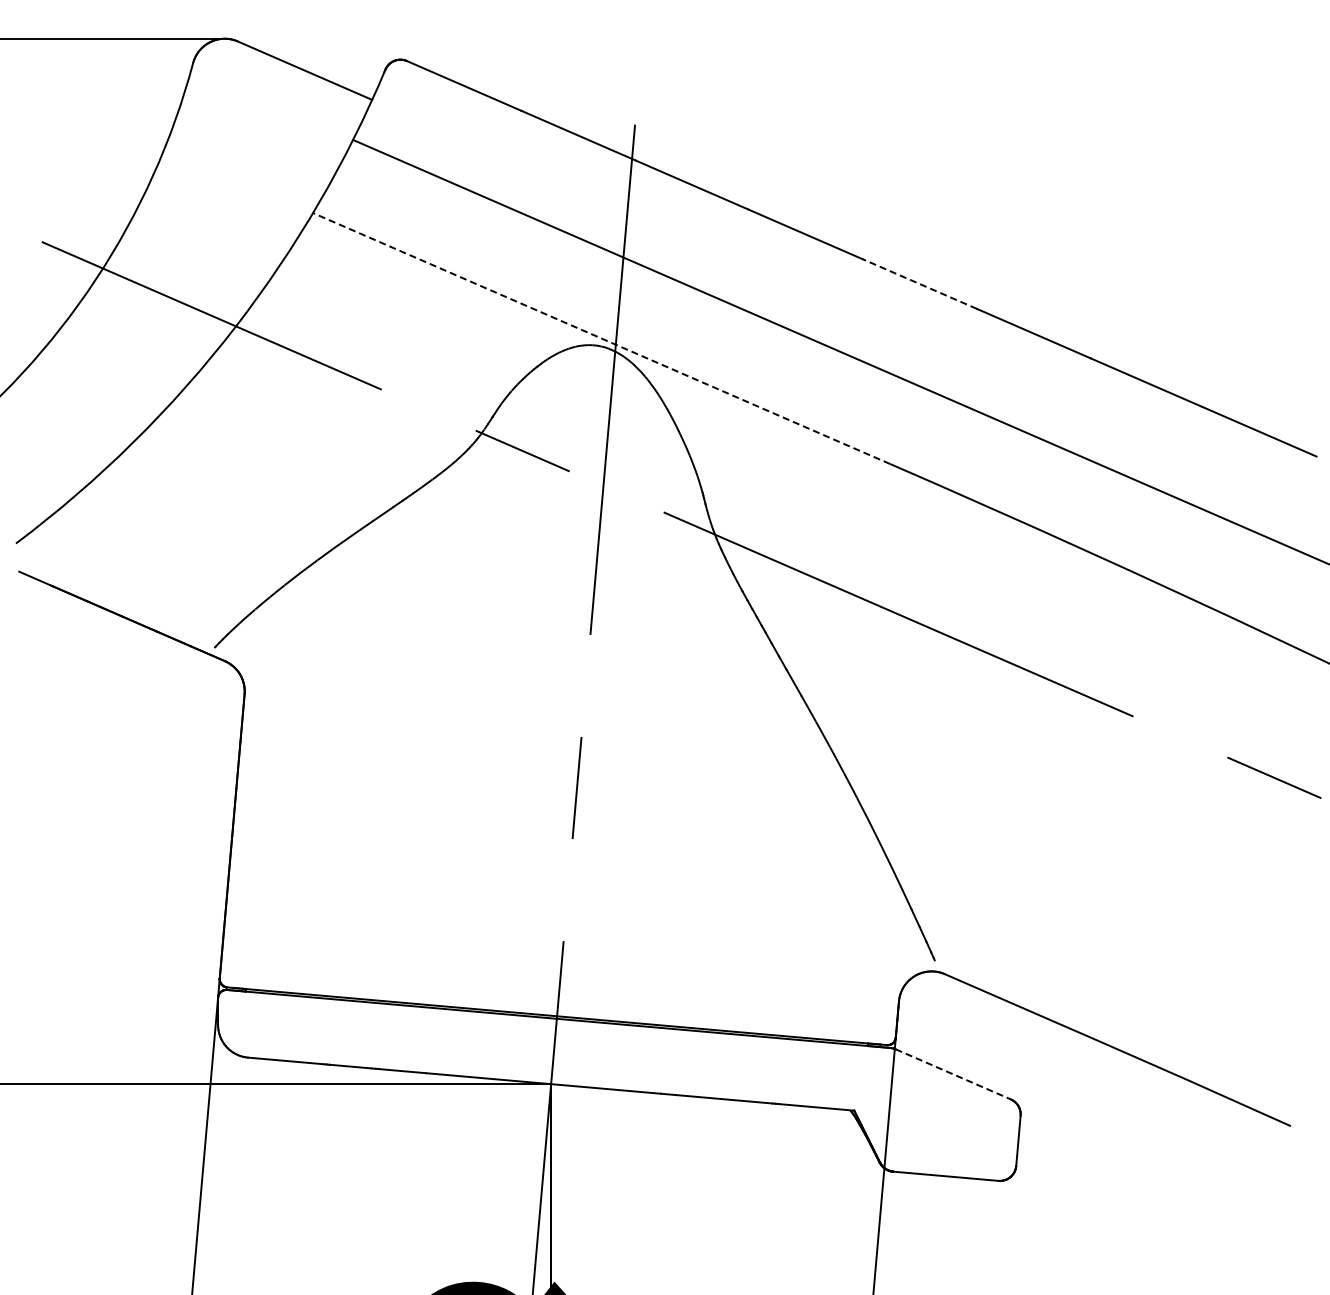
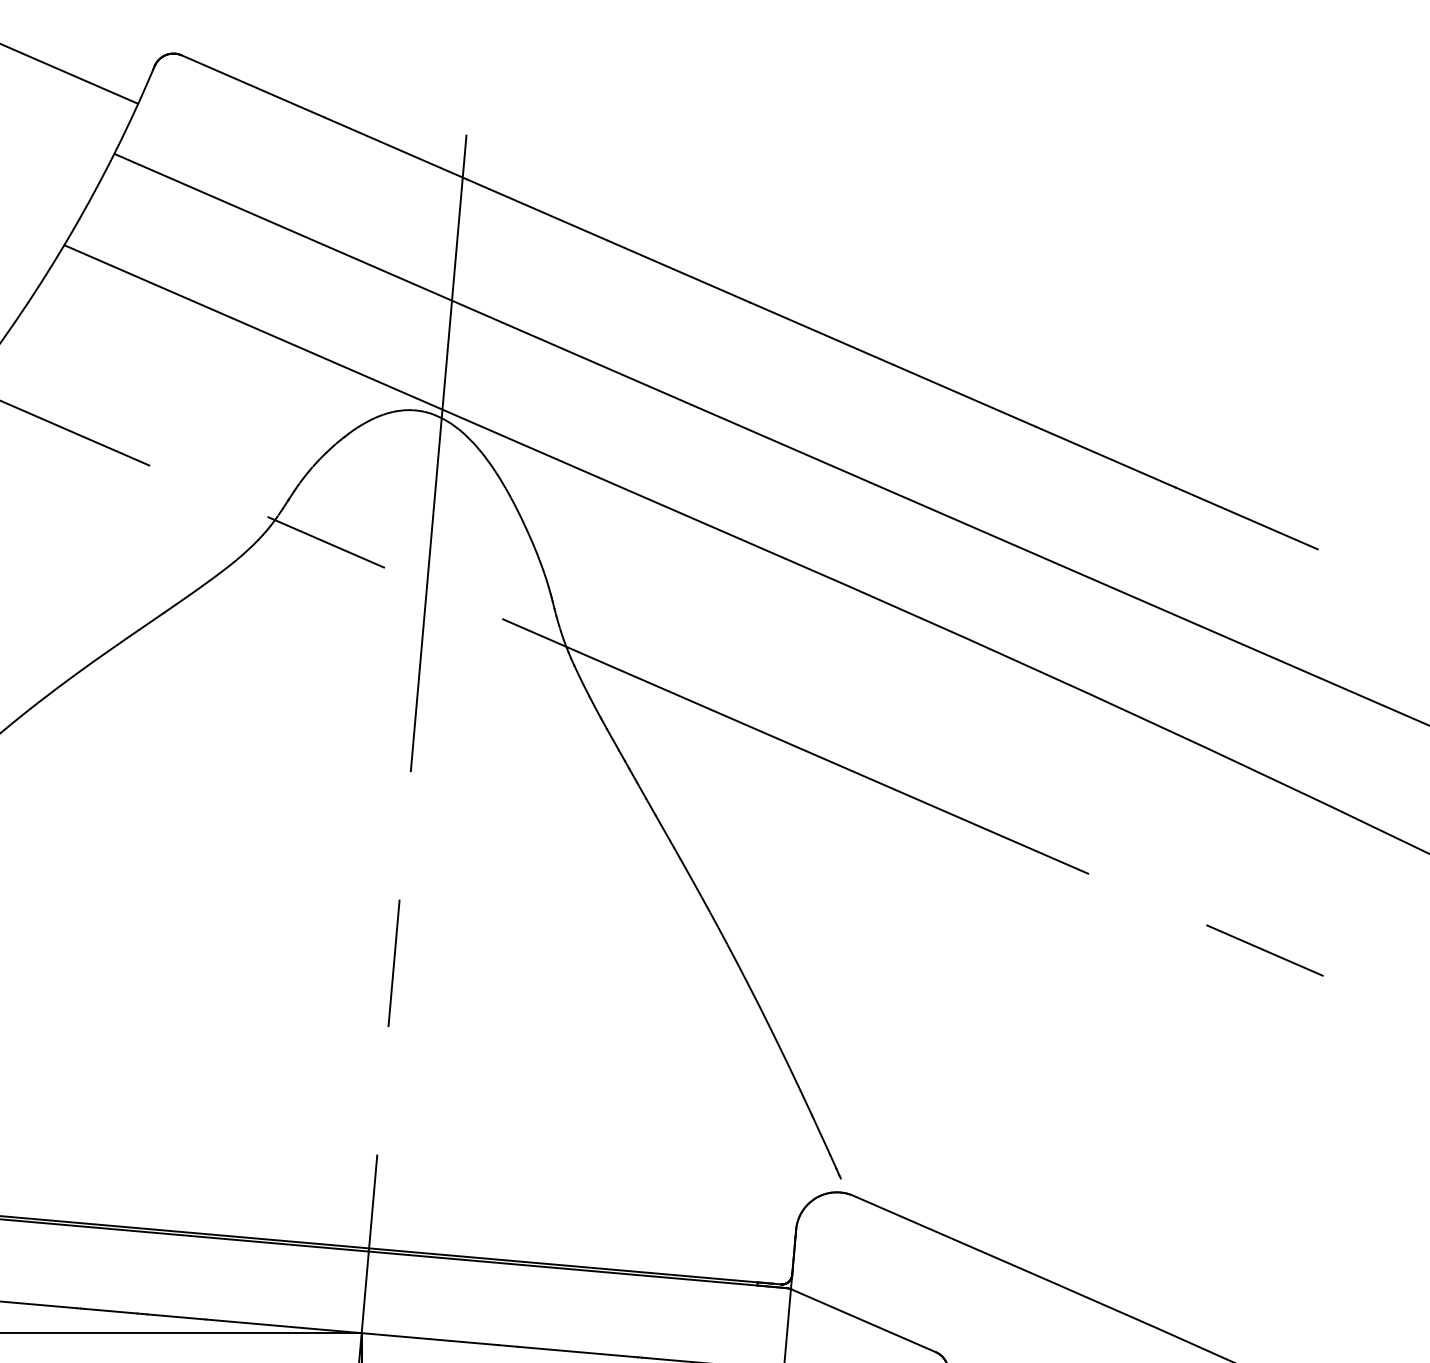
line: (919, 283) -> (821, 333), dashed -> solid
line: (601, 338) -> (424, 401), dashed -> solid
line: (953, 1074) -> (864, 1321), dashed -> solid

